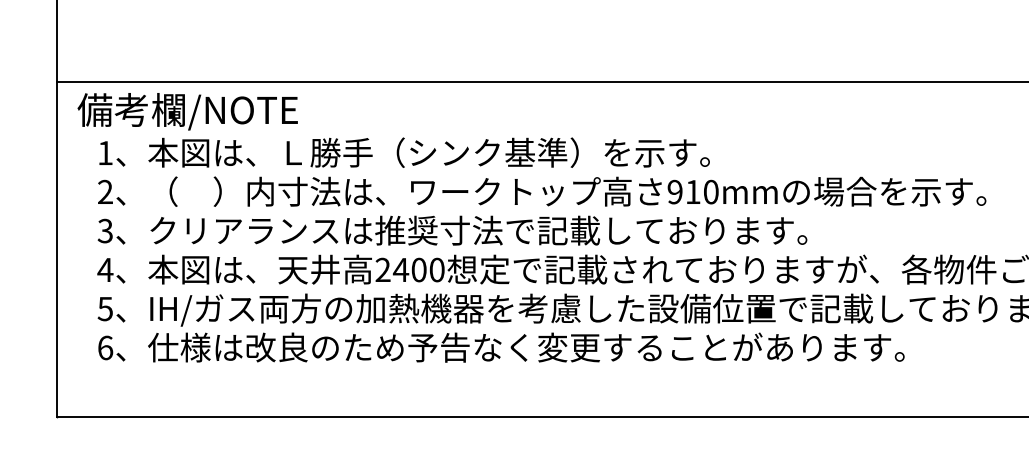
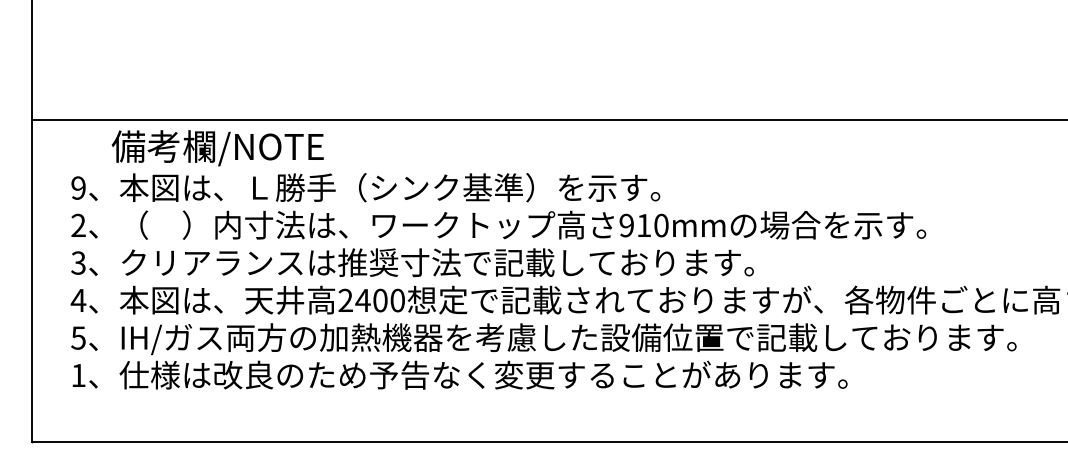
text: (187, 112) -> (217, 148), moved
text: (105, 152) -> (78, 187), 1 -> 9
text: (105, 347) -> (78, 375), 6 -> 1

